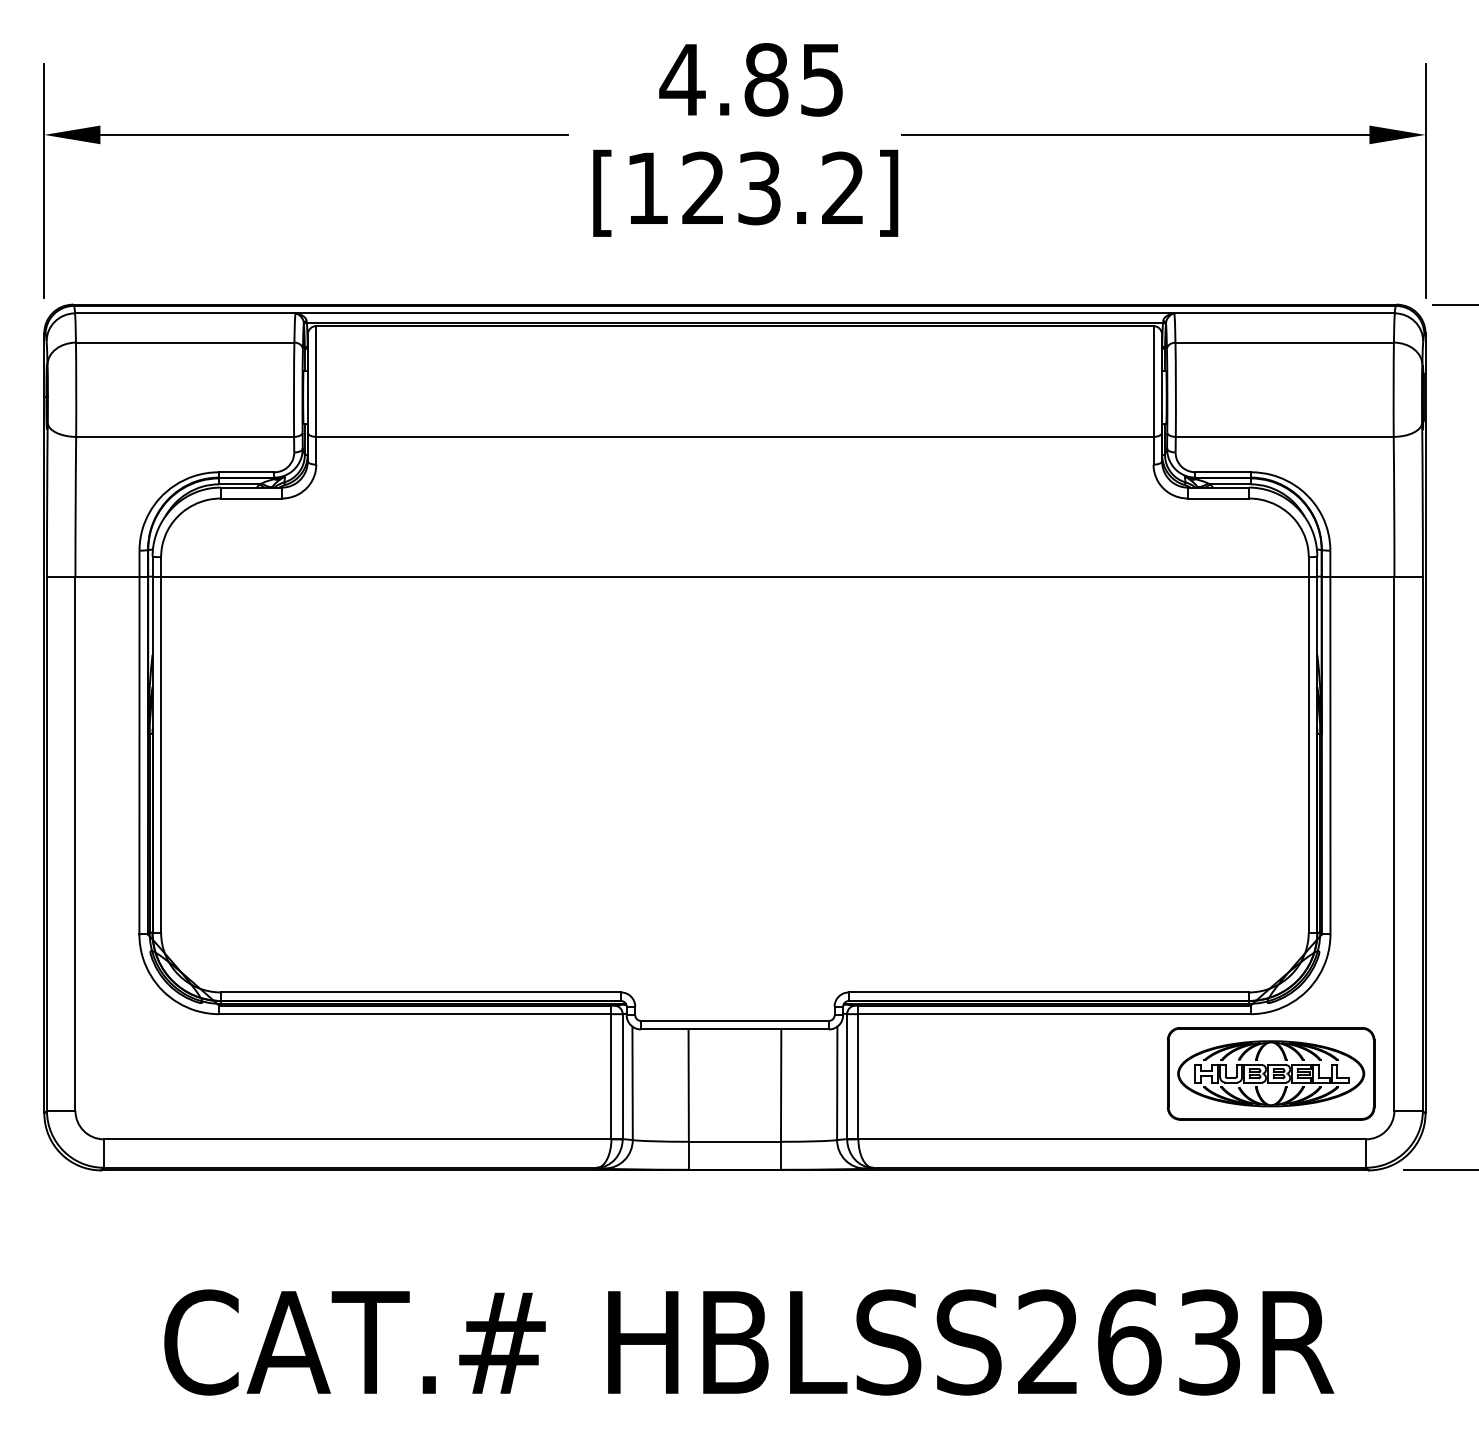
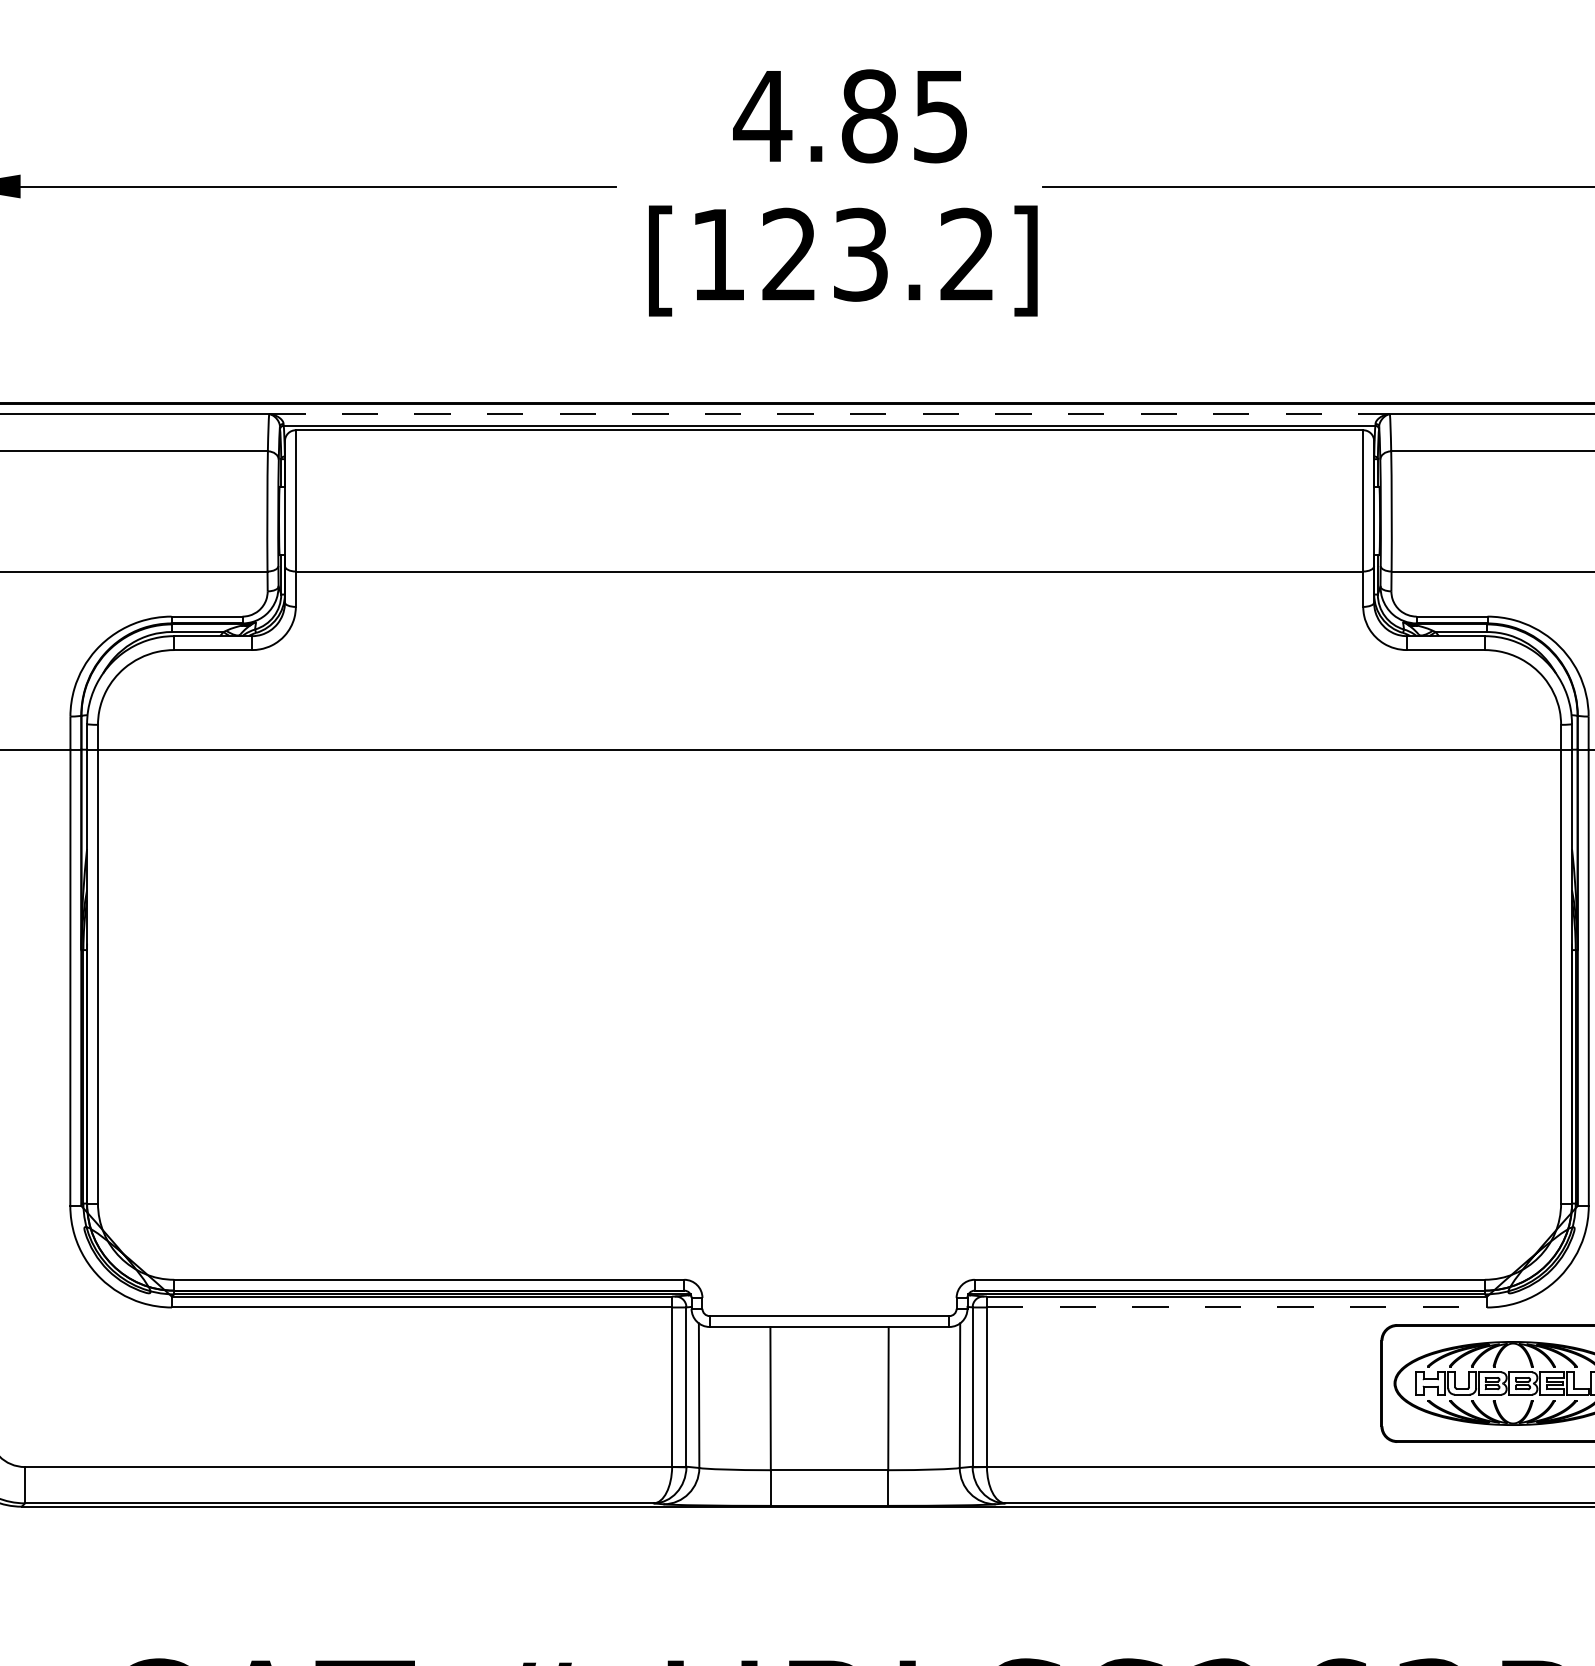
line: (734, 313) -> (828, 414), solid -> dashed
line: (1055, 1014) -> (1238, 1307), solid -> dashed

